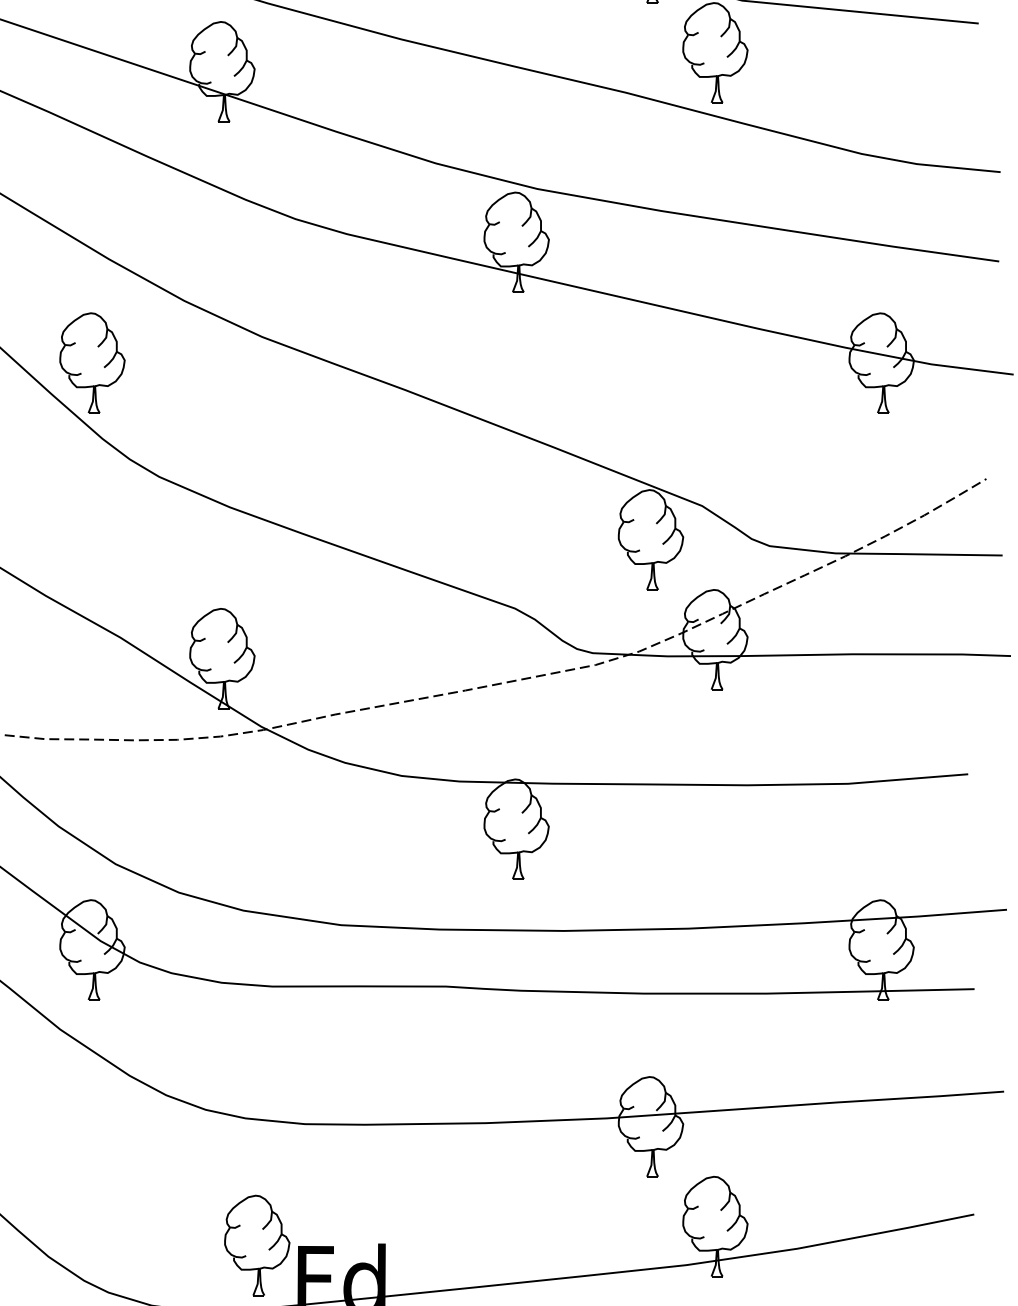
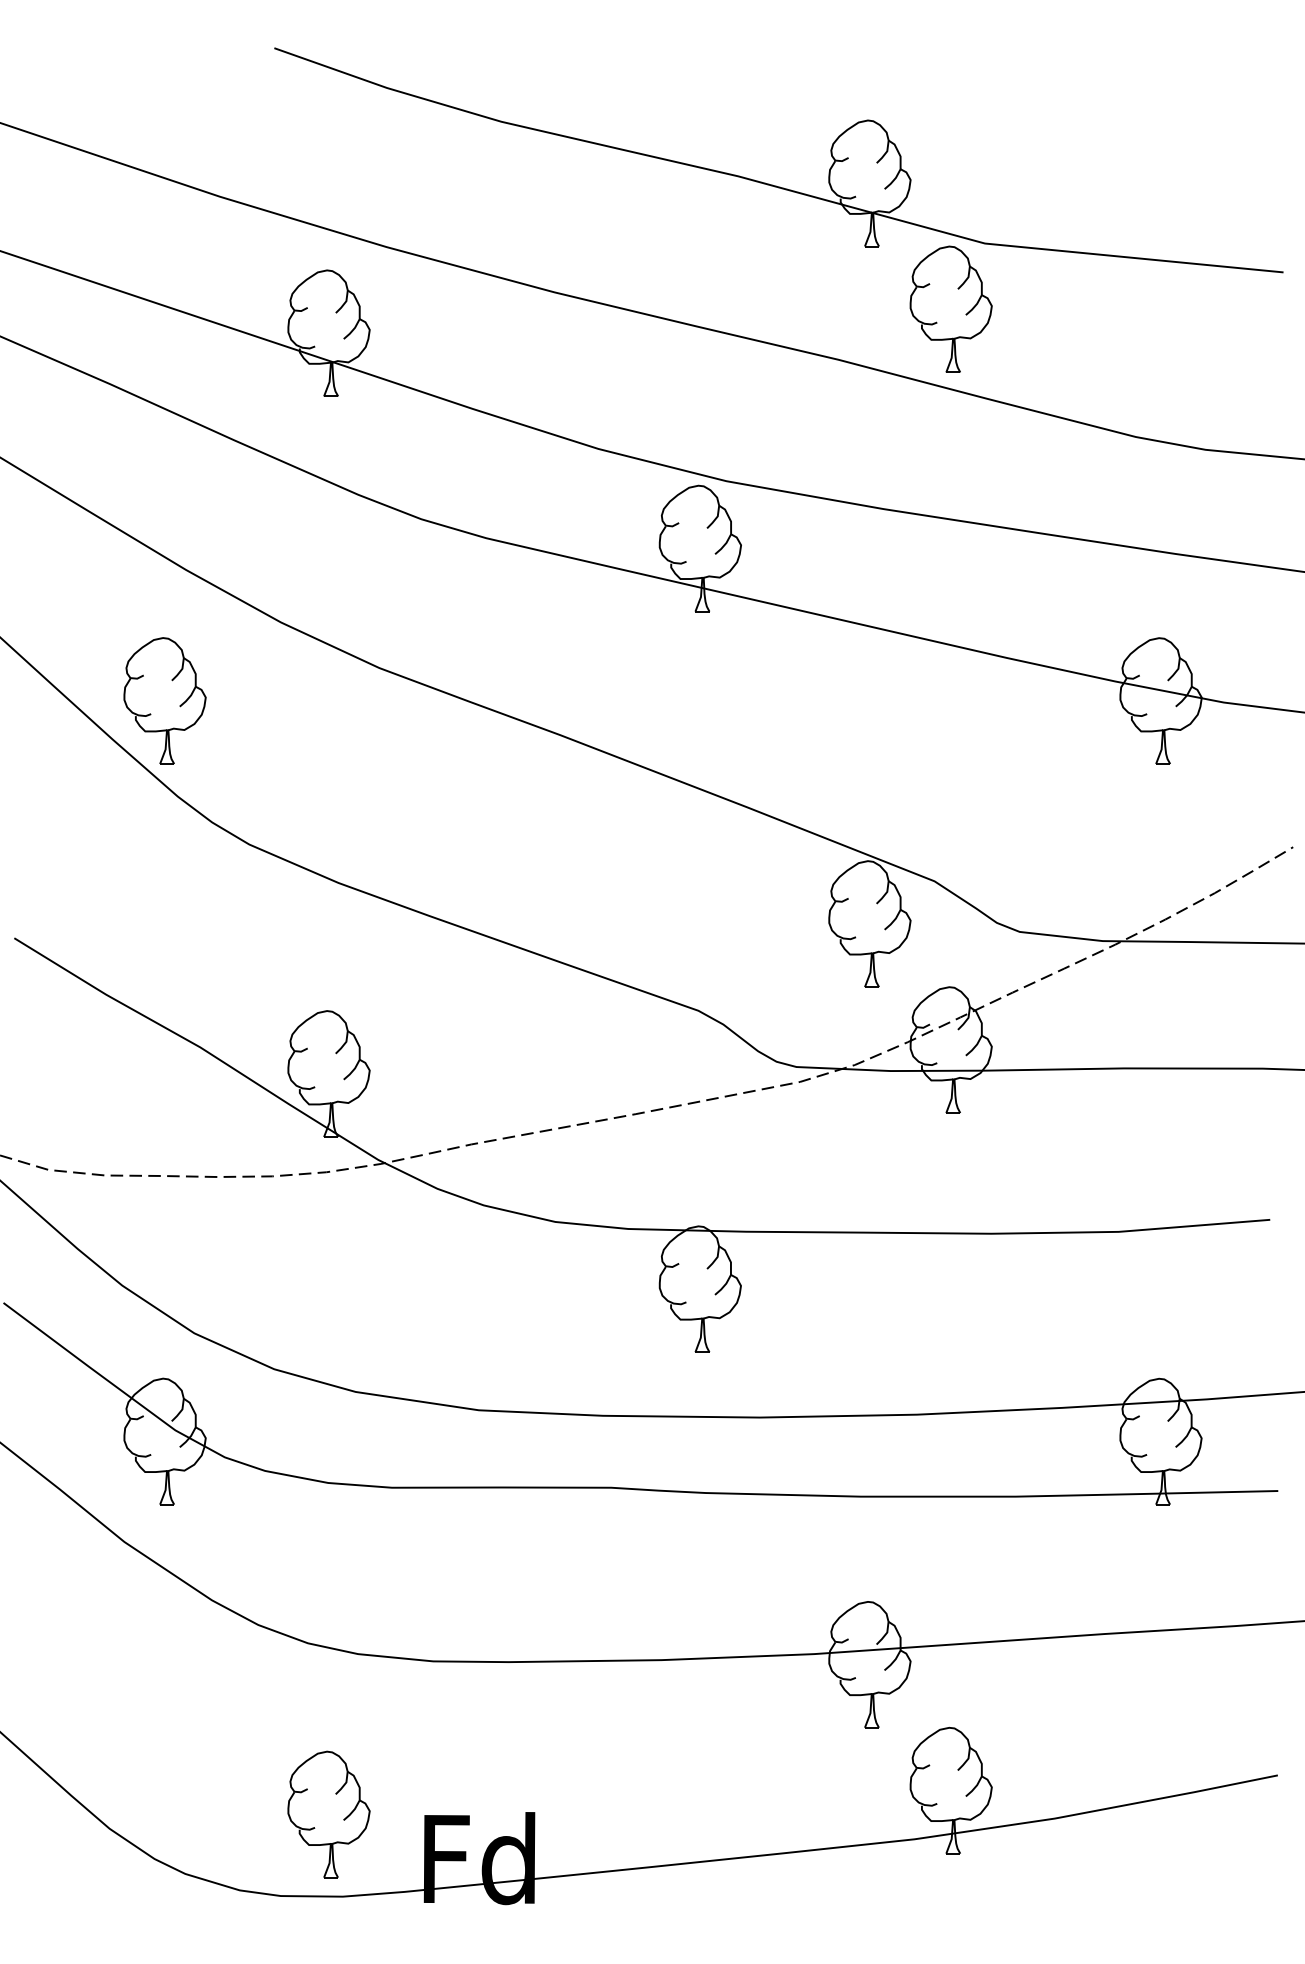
part: (256, 1245) -> (328, 1814), moved

